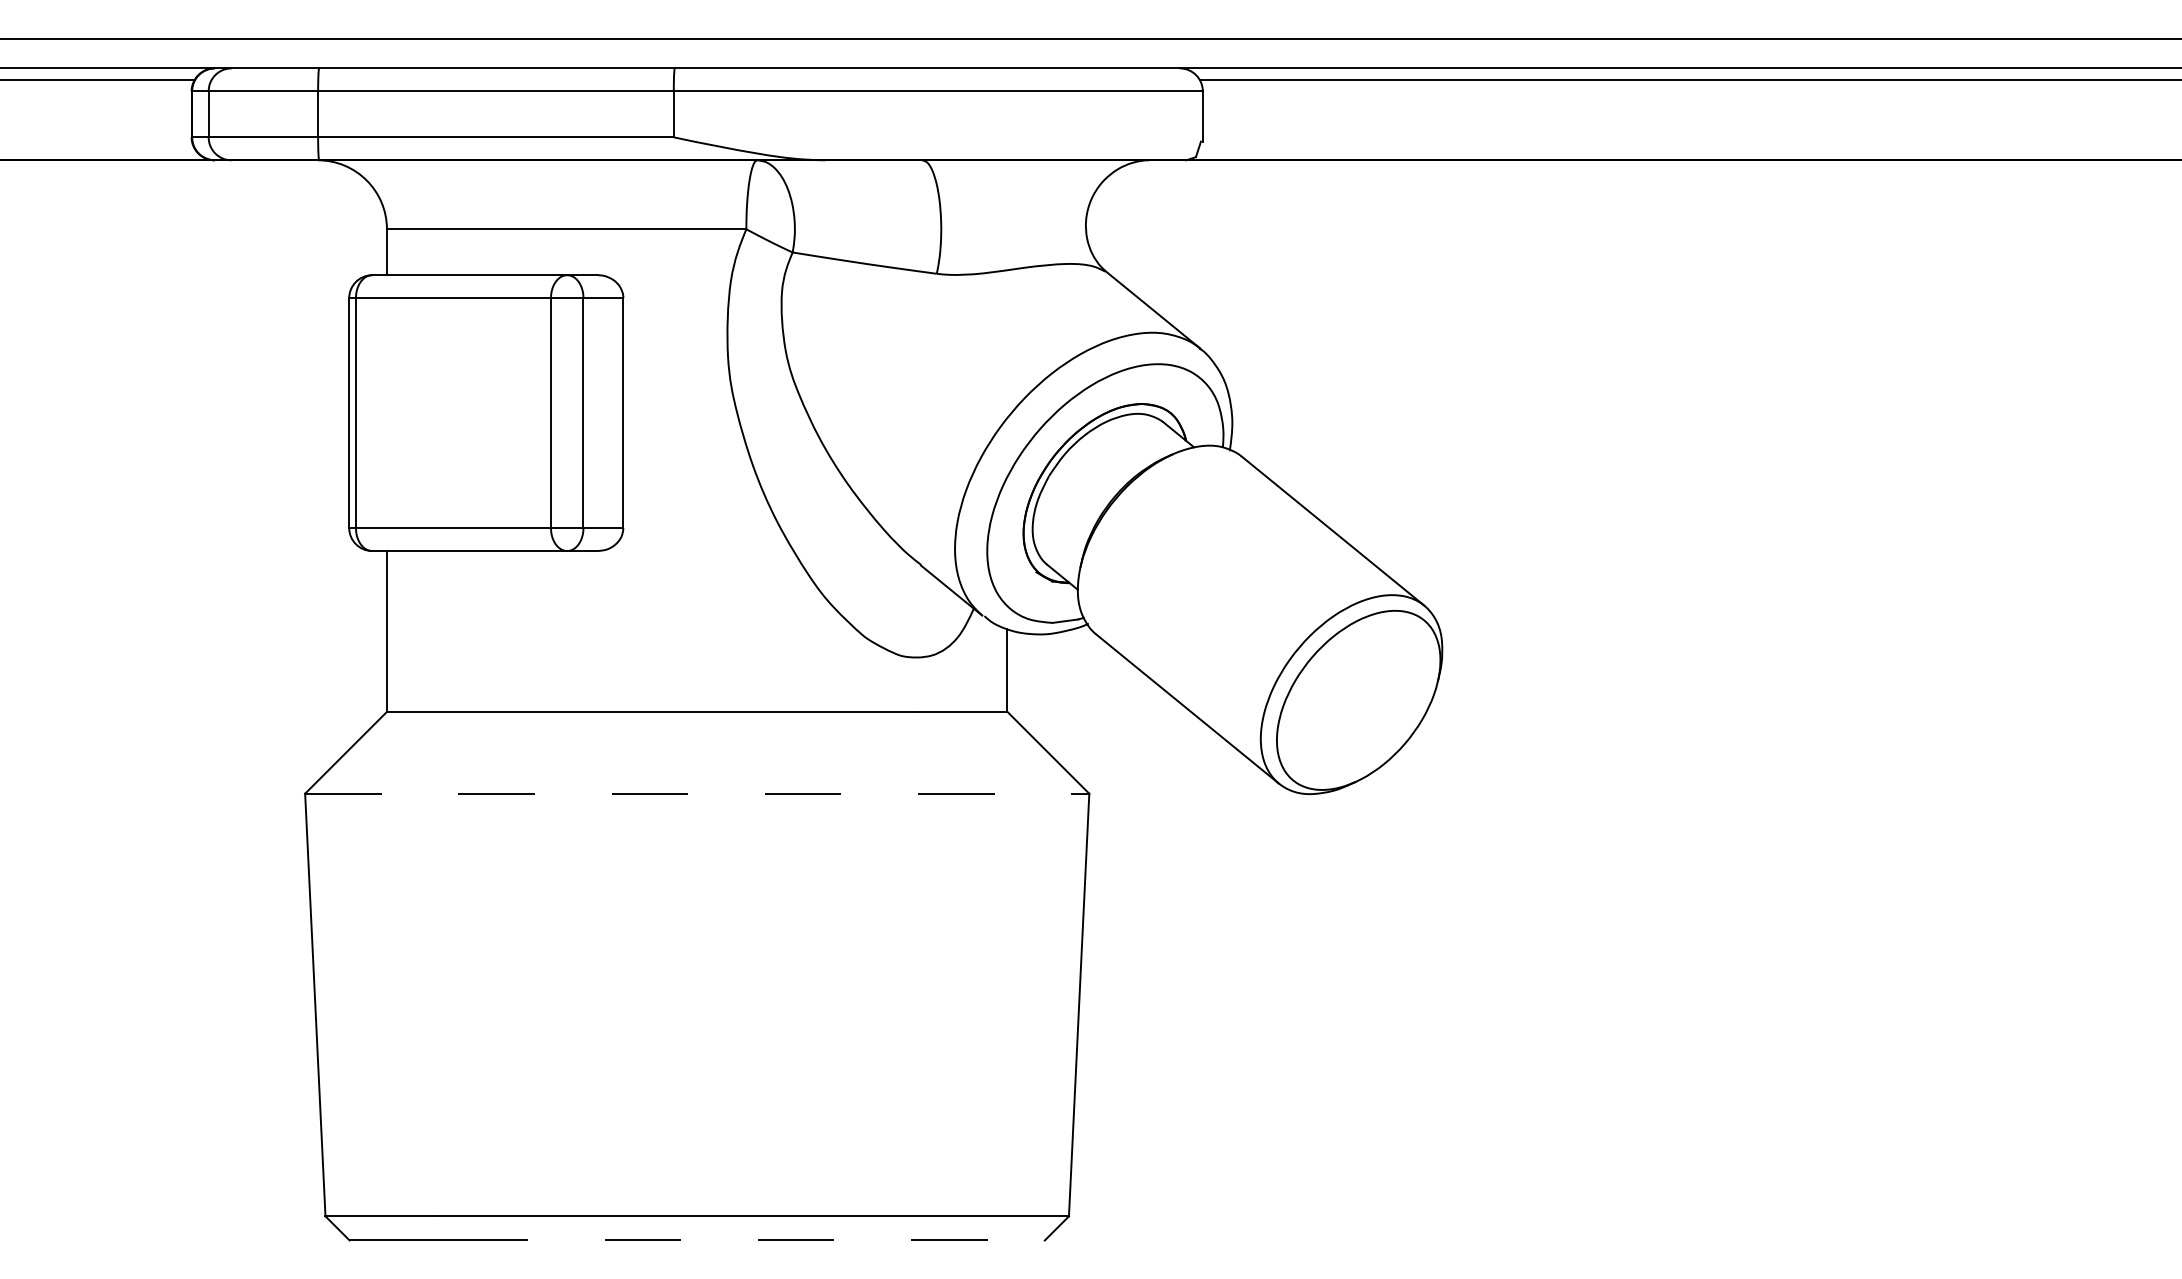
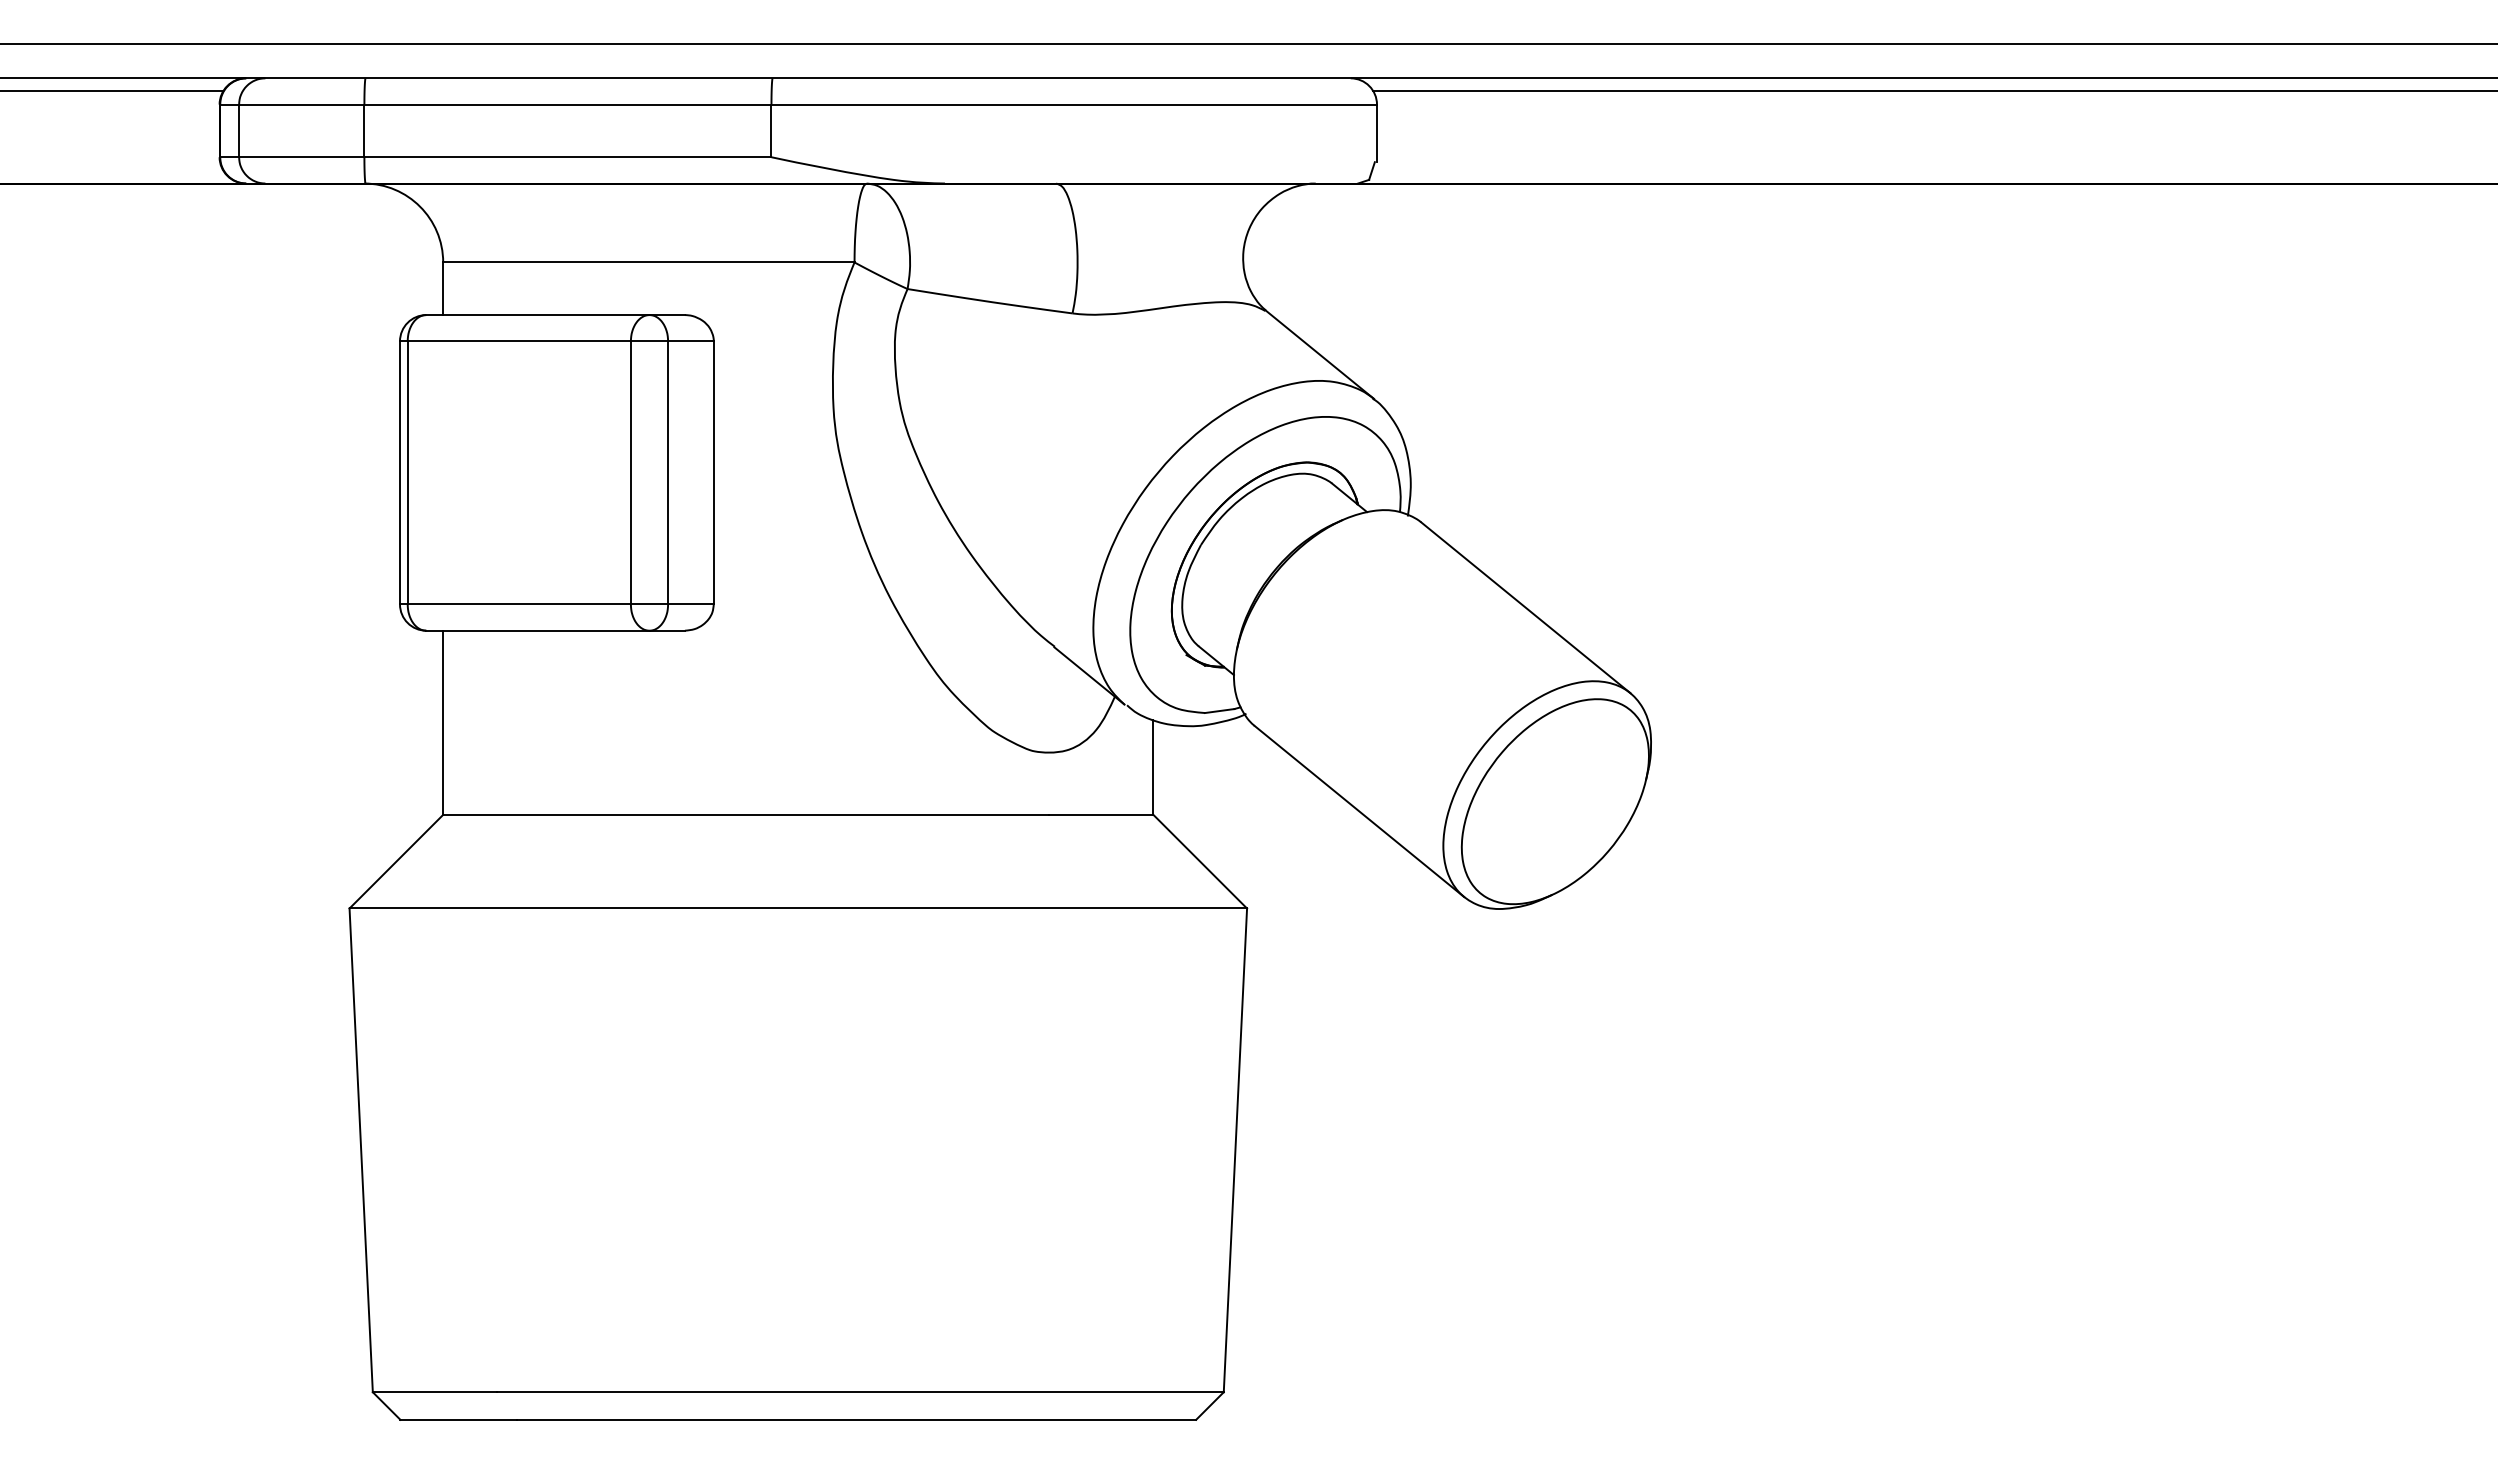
line: (697, 793) -> (798, 908), dashed -> solid
line: (748, 1240) -> (856, 1419), dashed -> solid

